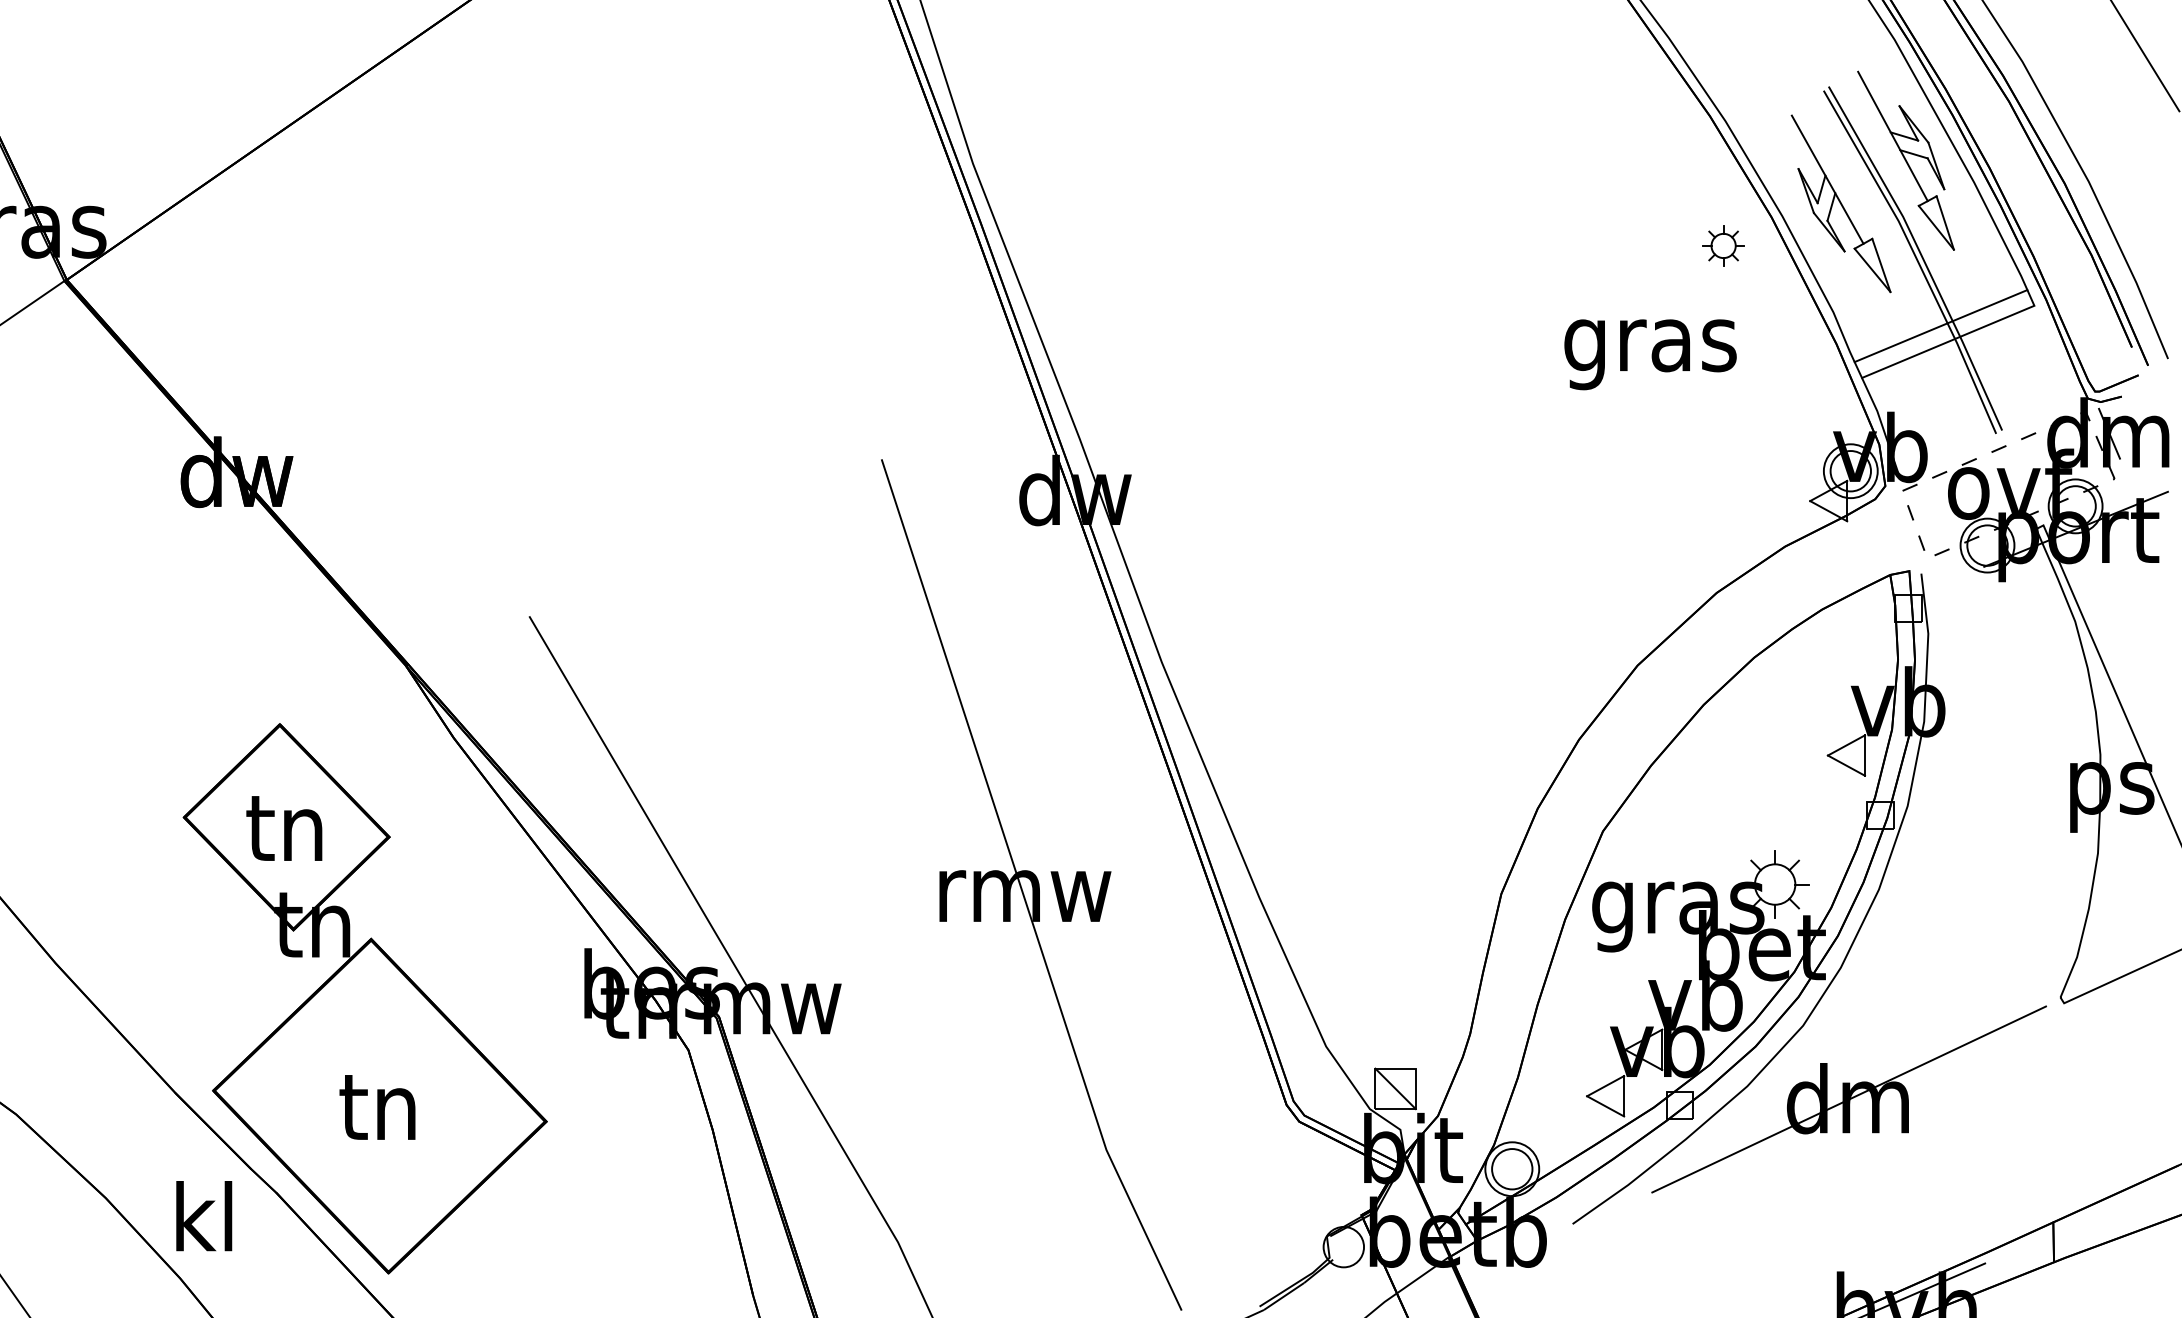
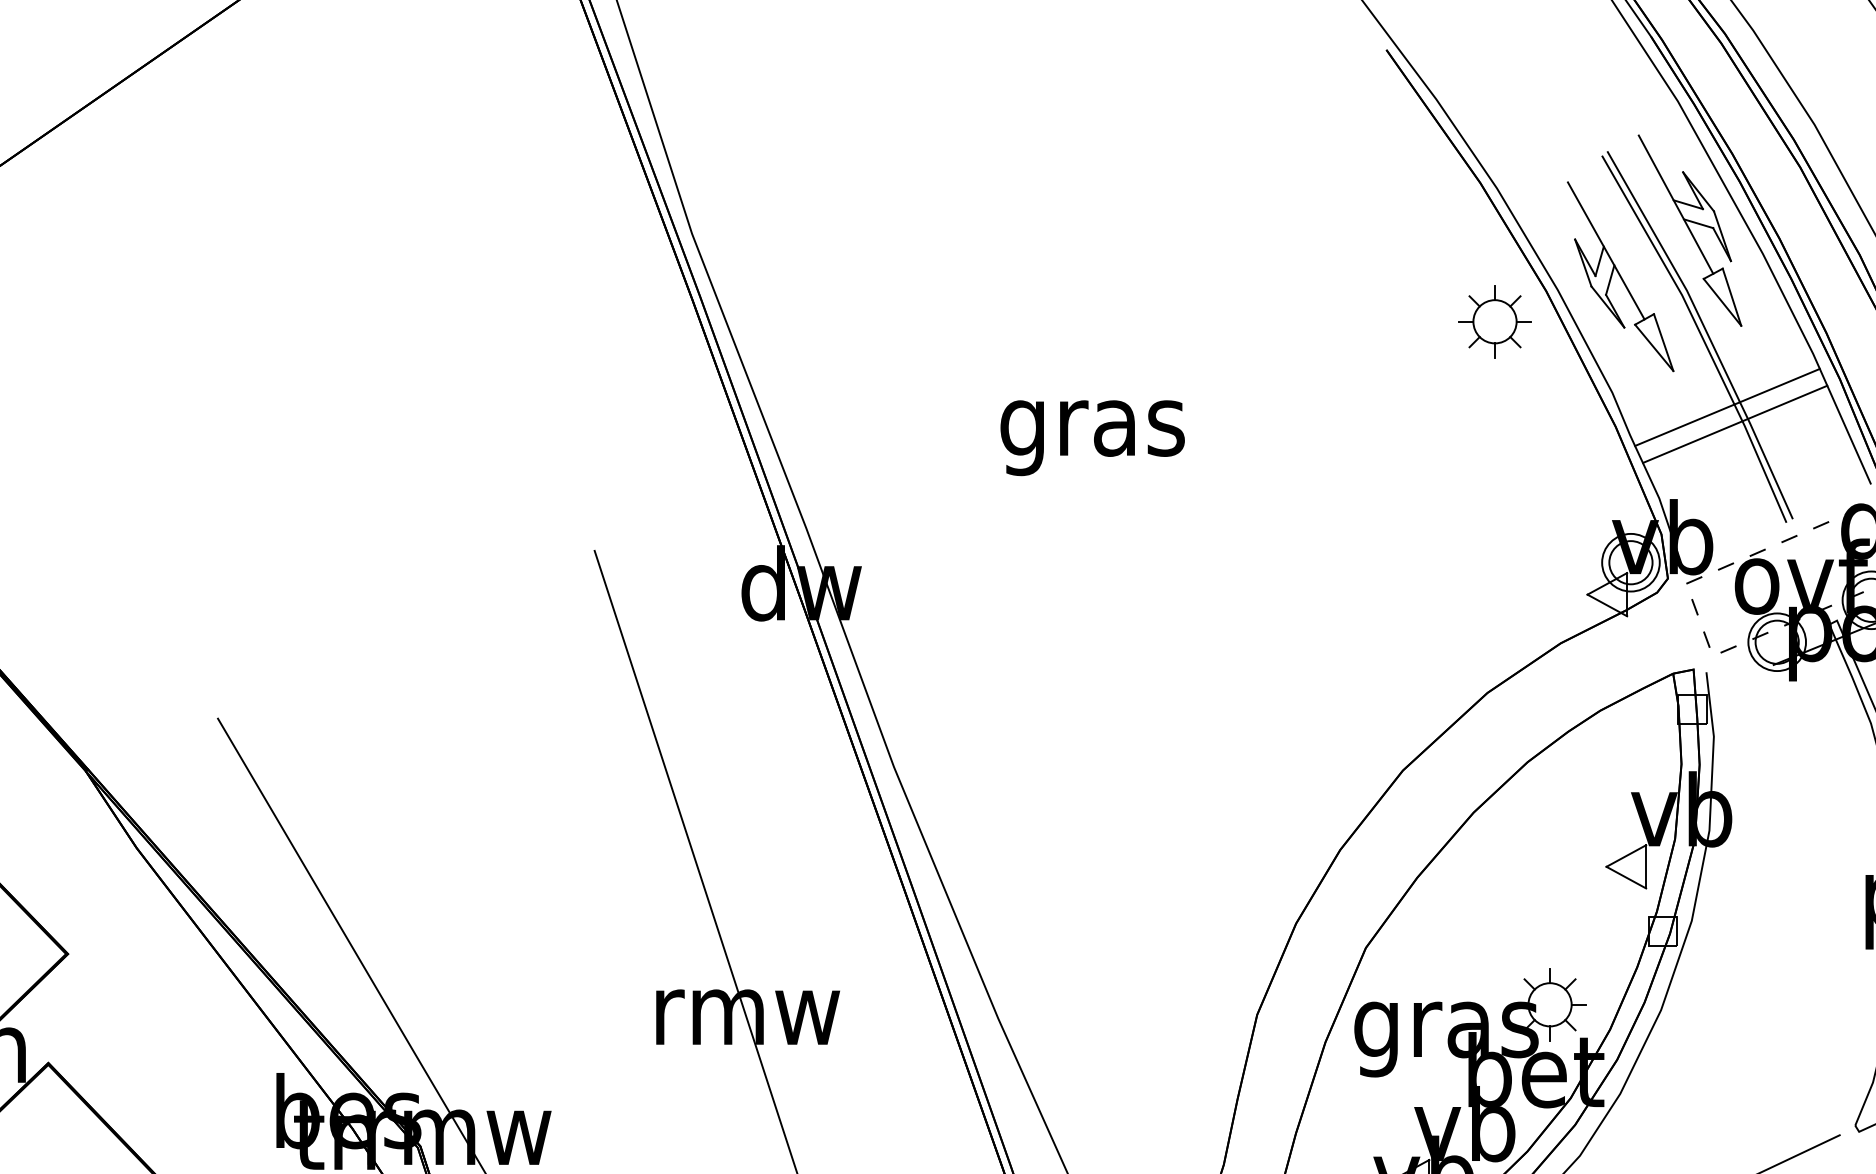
part: (1723, 245) -> (1494, 321), size x1.67
line: (2054, 351) -> (1848, 434), added
text: (1650, 354) -> (1092, 437), moved

